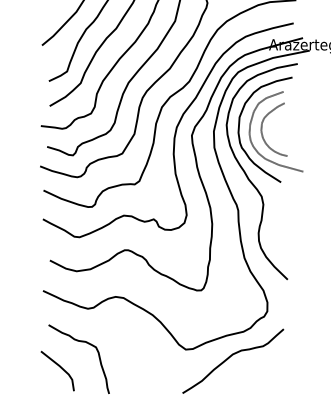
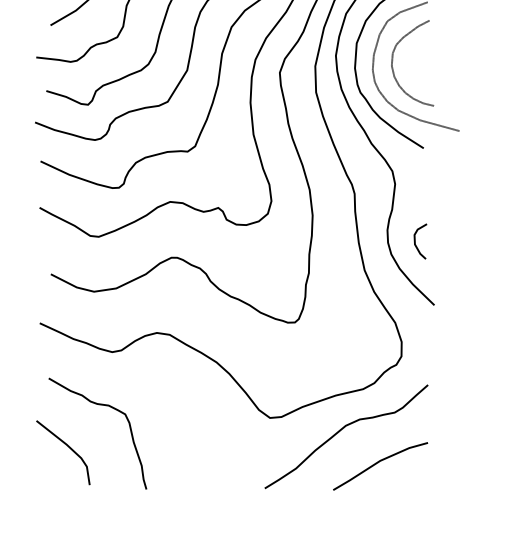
curve: (276, 239) -> (416, 240), added
line: (252, 378) -> (377, 464), added

